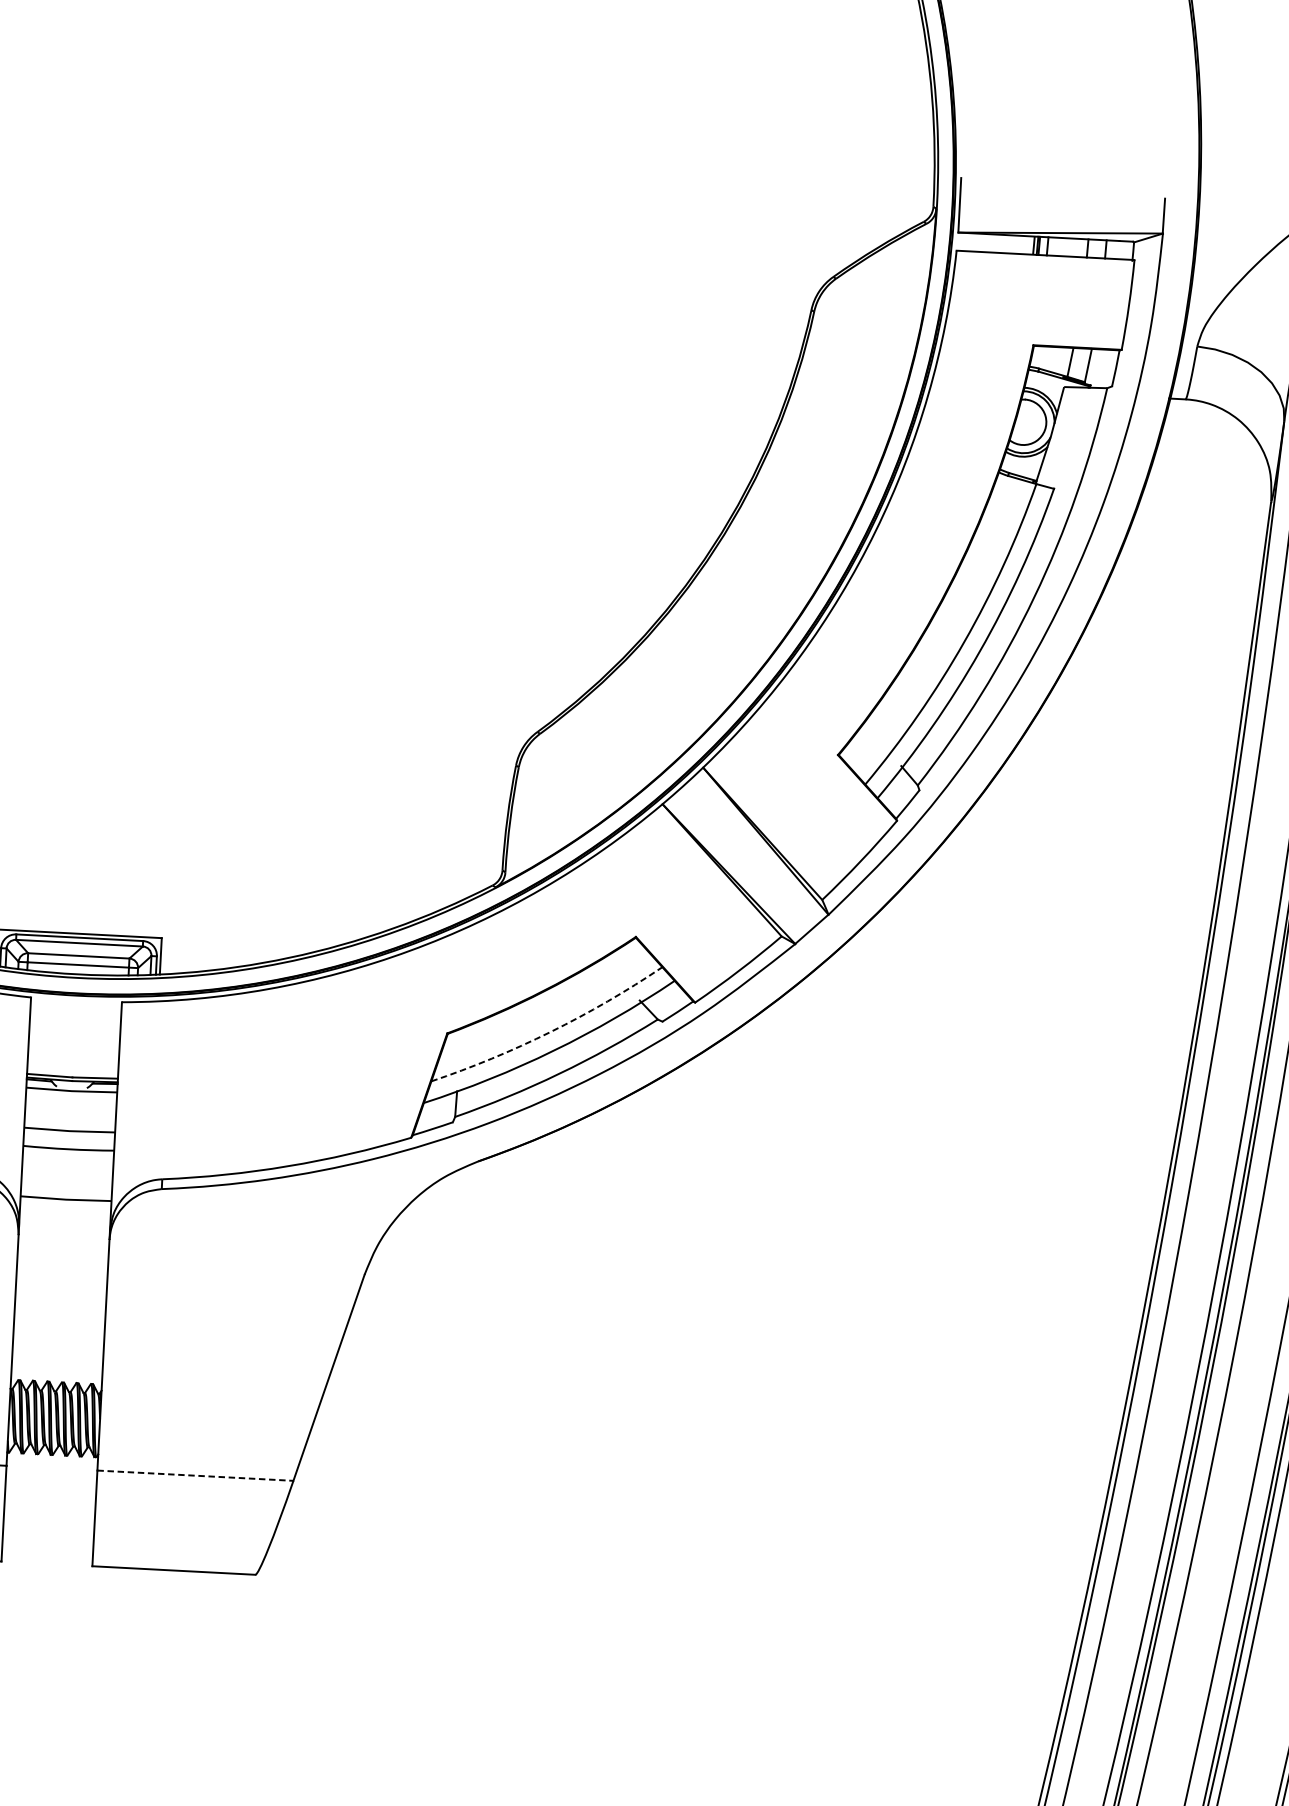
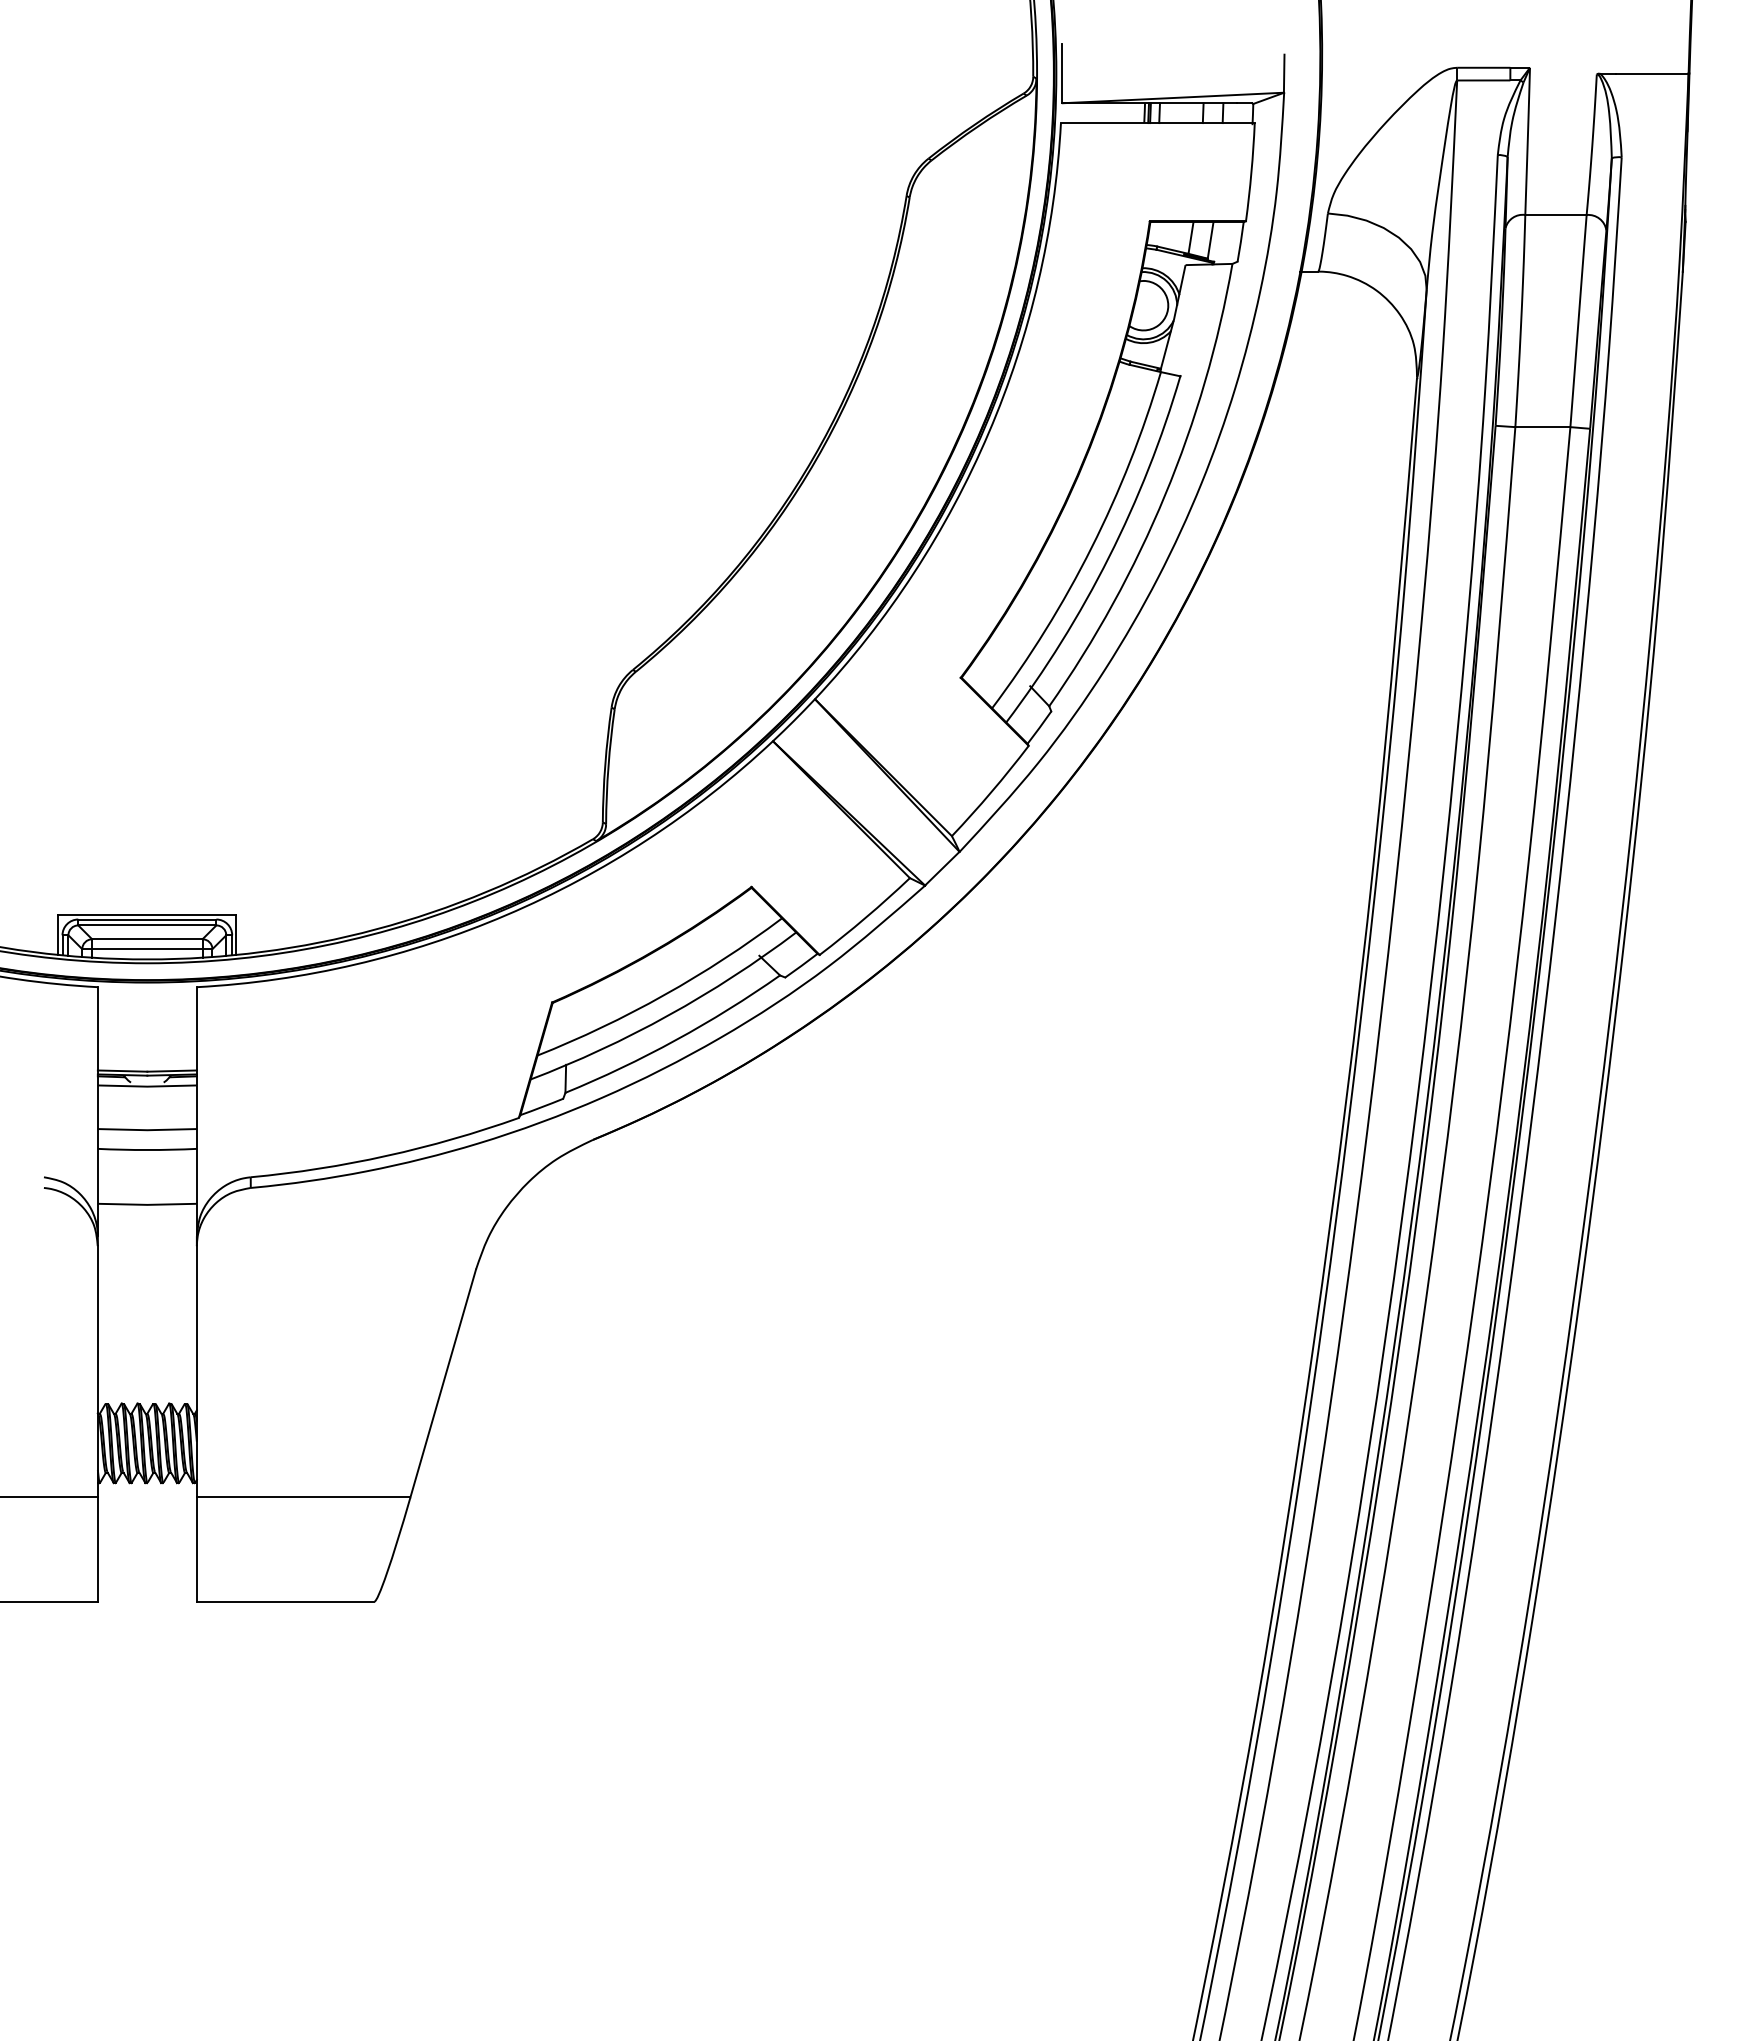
arc: (550, 1032) -> (664, 995), dashed -> solid
line: (195, 1475) -> (303, 1497), dashed -> solid

